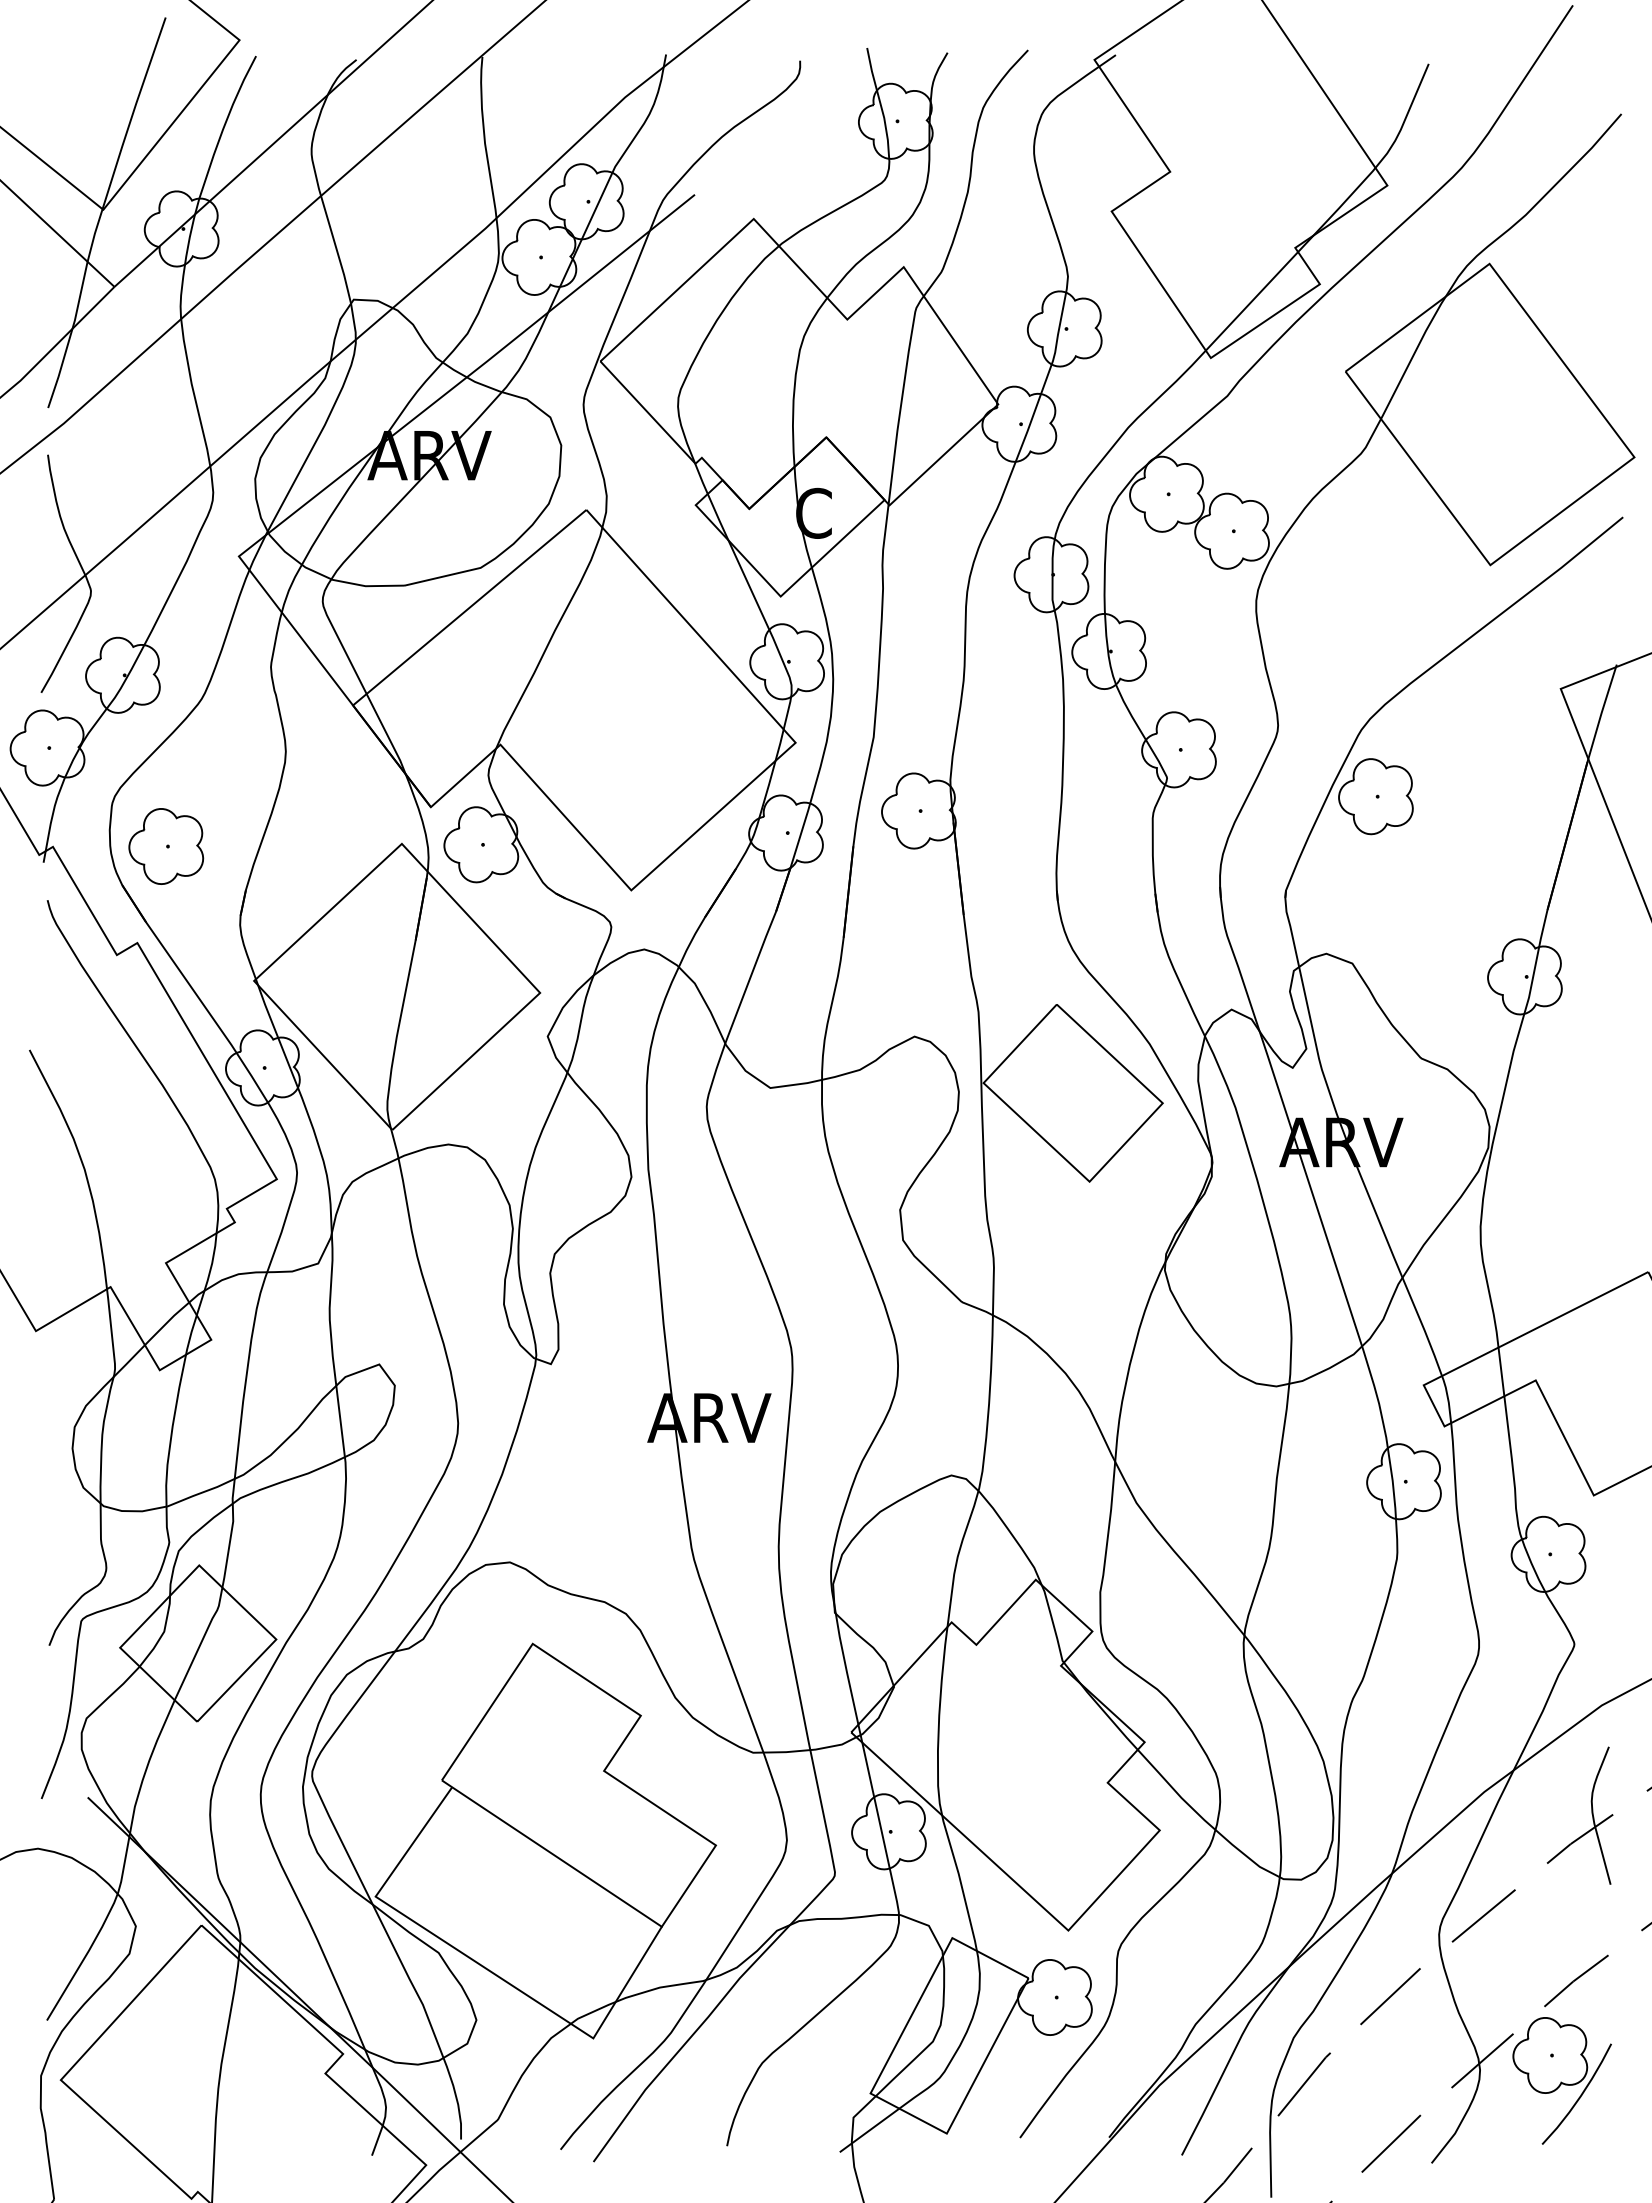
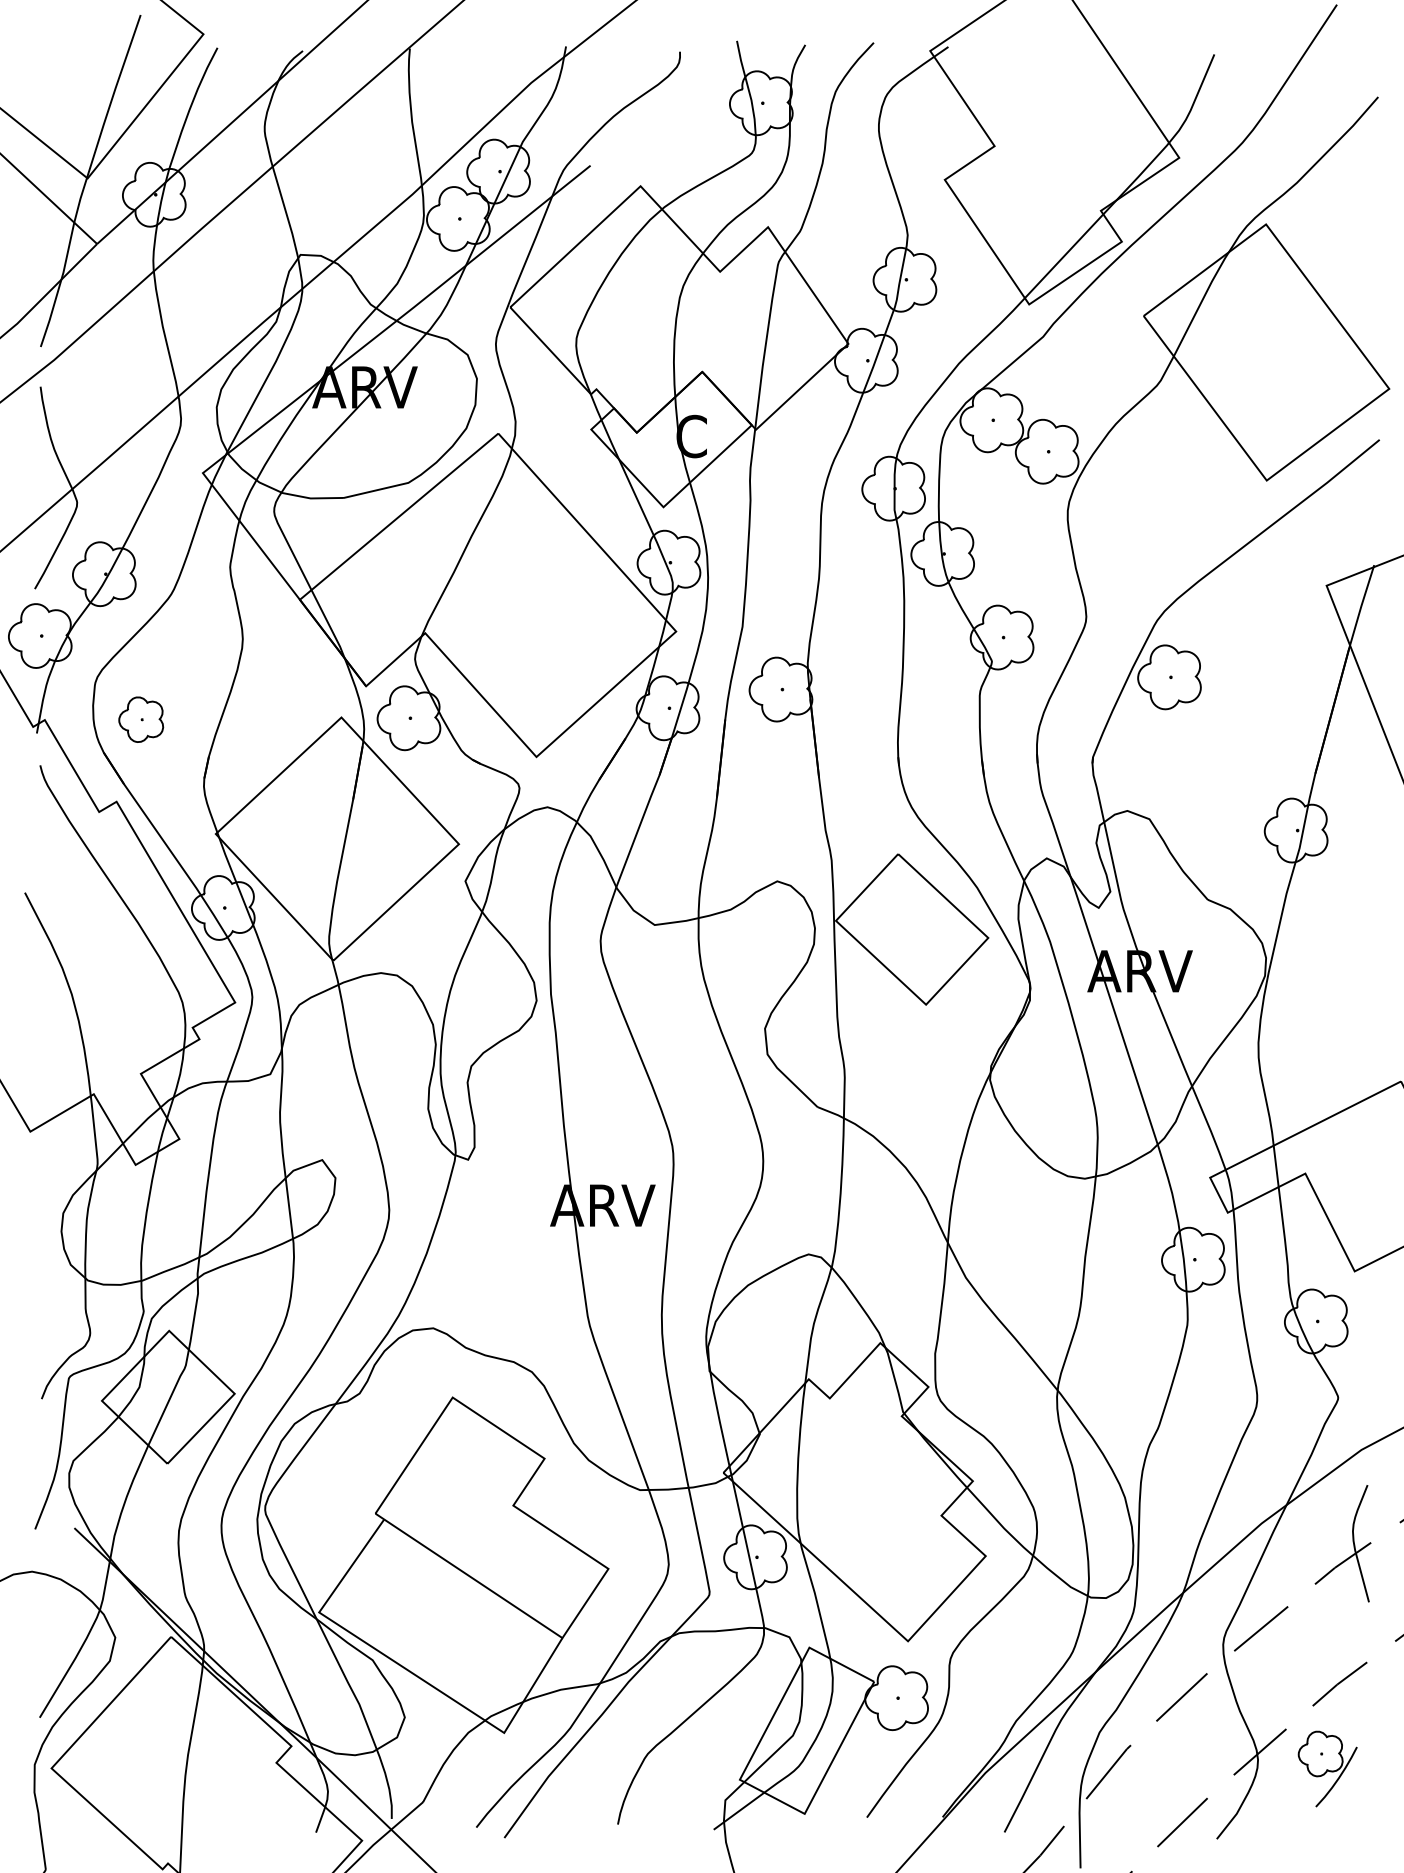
part: (166, 846) -> (141, 719), size x0.7
part: (1561, 2080) -> (1327, 1768), size x0.7

